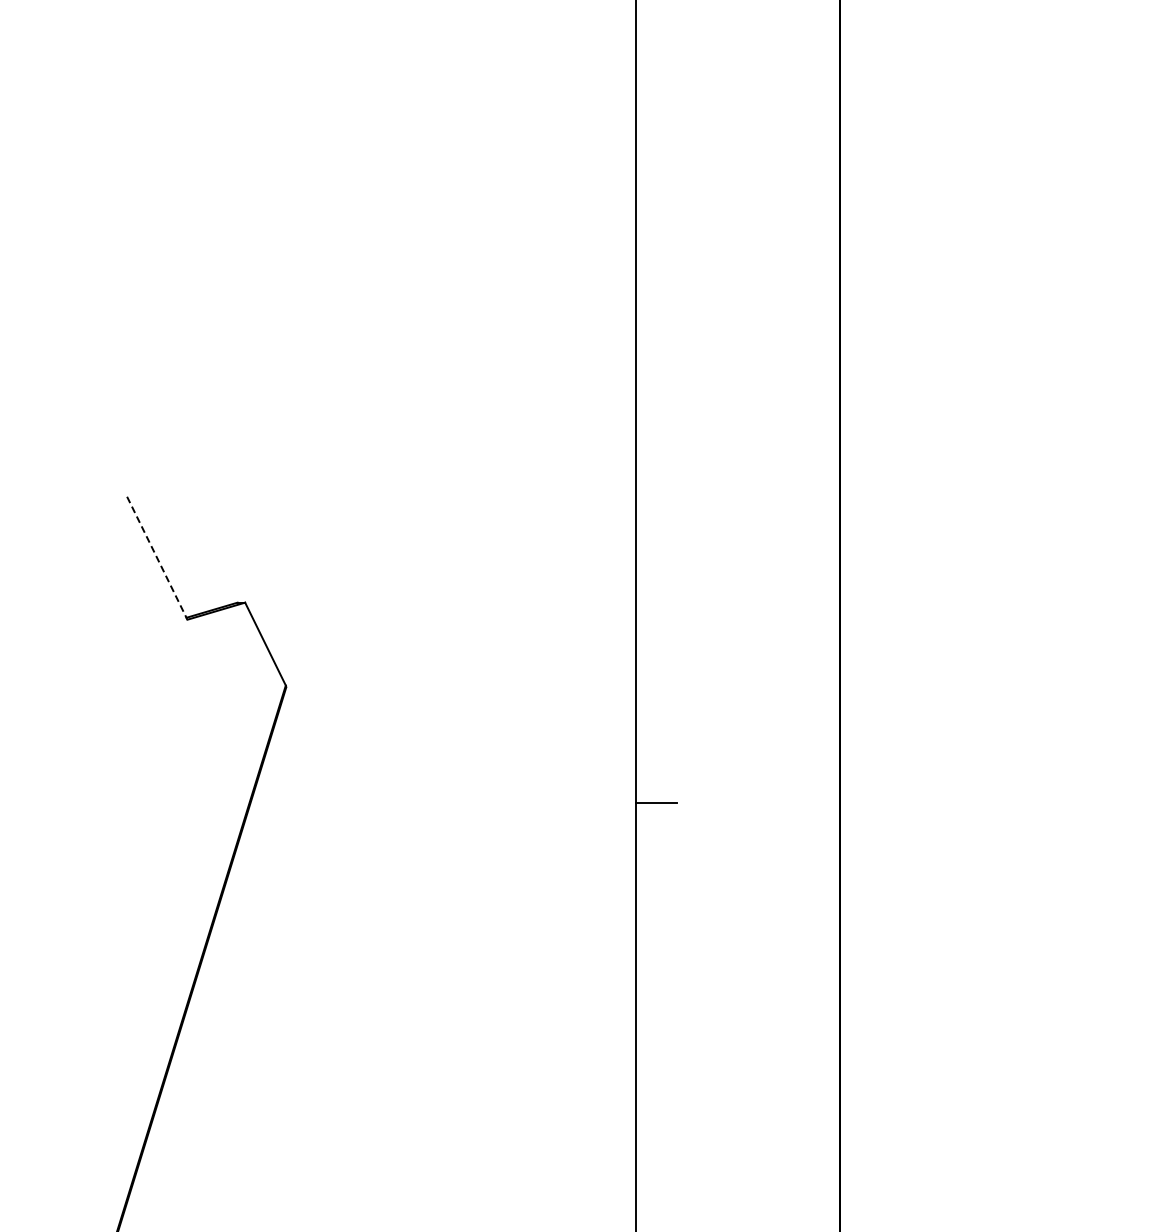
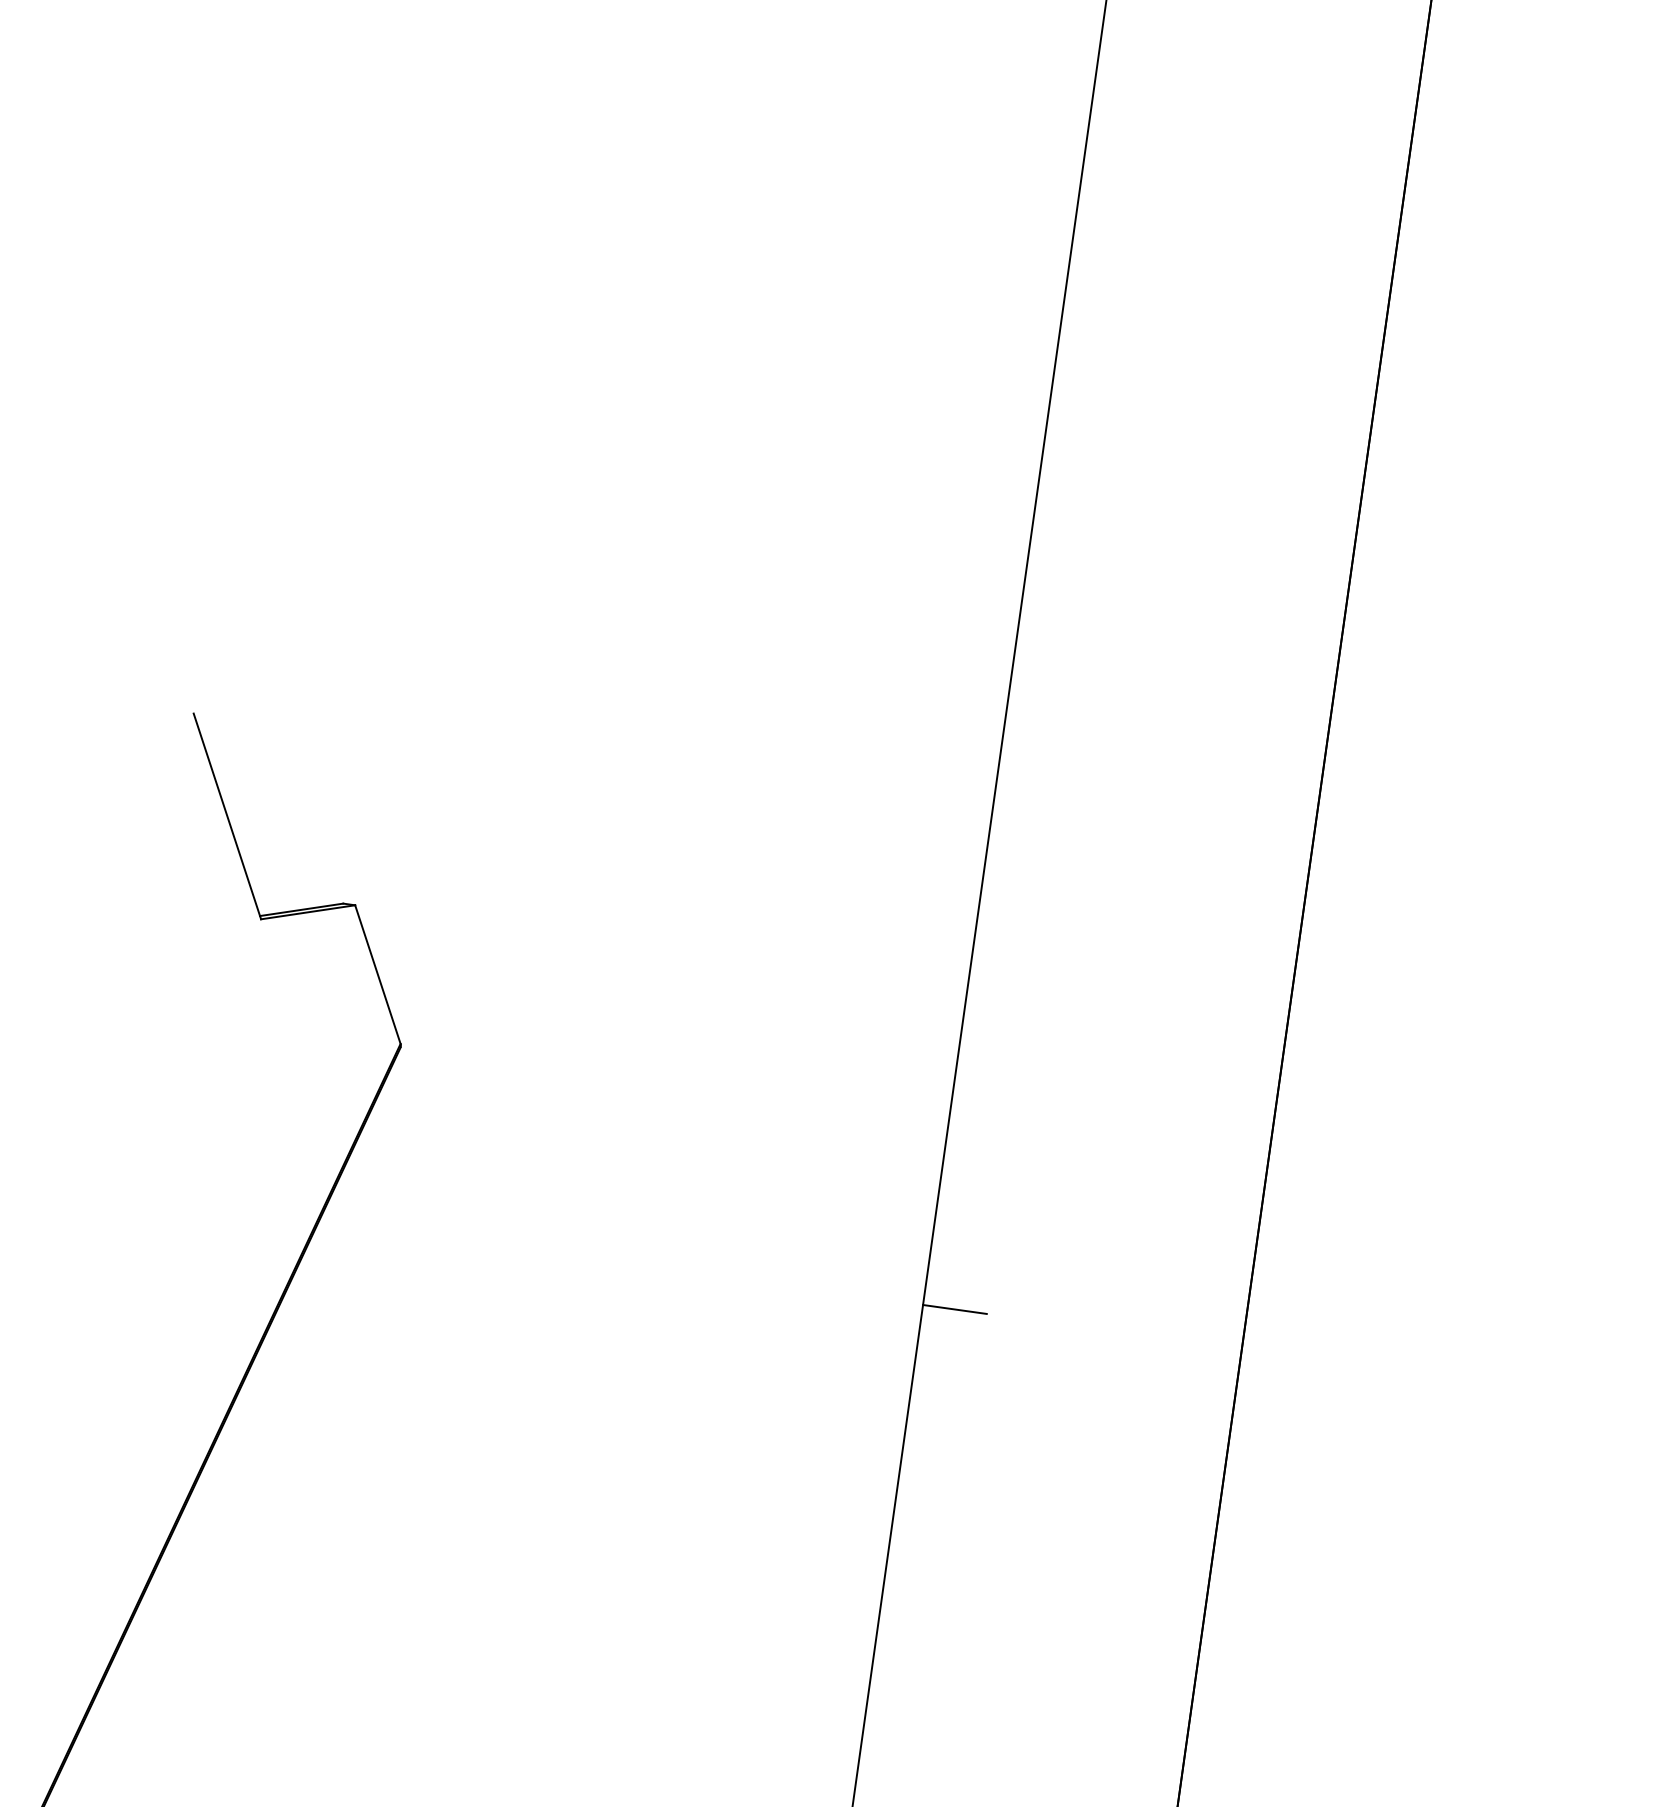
line: (157, 558) -> (227, 816), dashed -> solid

